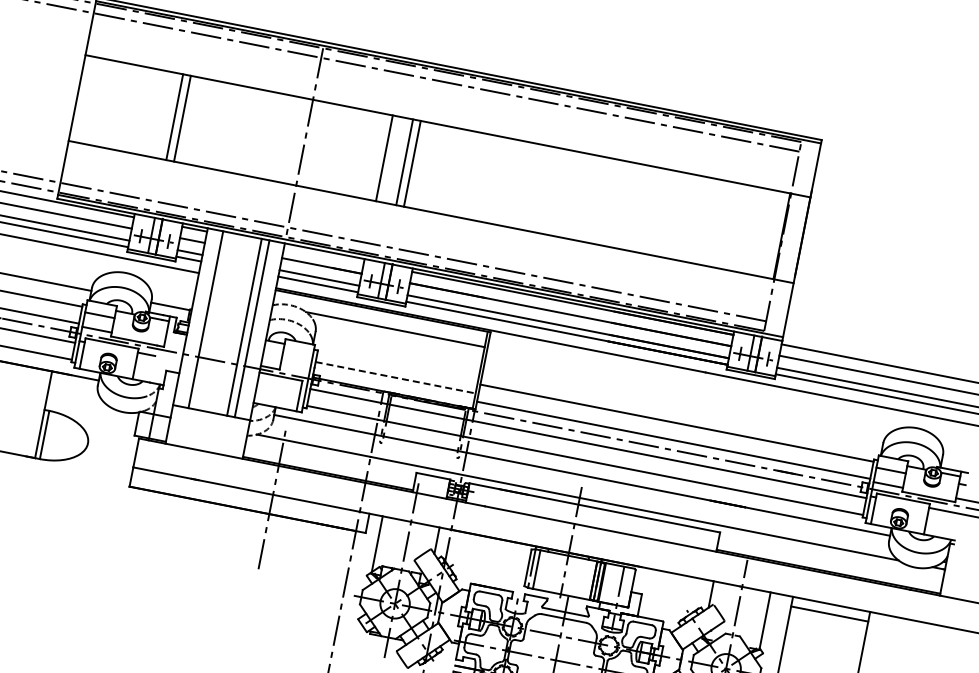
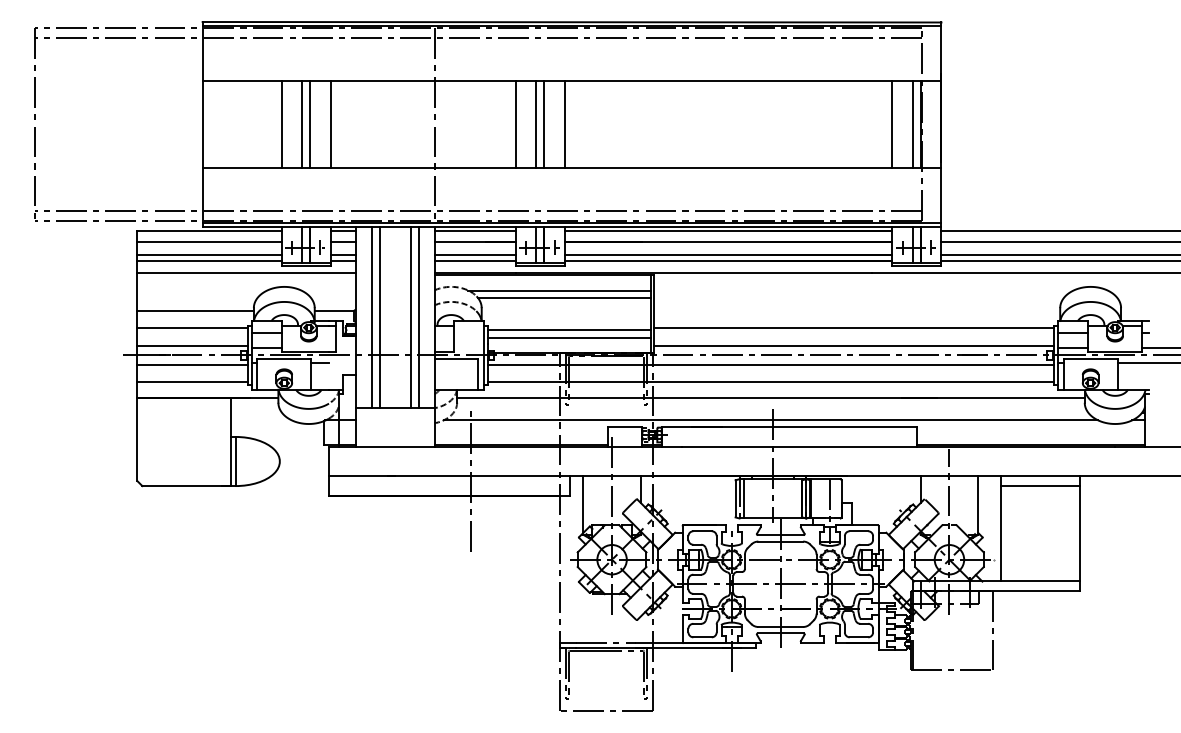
line: (154, 113) -> (281, 124), added
line: (202, 122) -> (330, 124), added
line: (432, 167) -> (564, 124), added
line: (754, 230) -> (892, 124), added
line: (773, 234) -> (912, 124), added
line: (323, 254) -> (474, 230), added
line: (213, 321) -> (379, 317), added
line: (398, 338) -> (564, 298), added
line: (396, 369) -> (568, 329), added
line: (396, 377) -> (569, 337), dashed -> solid

